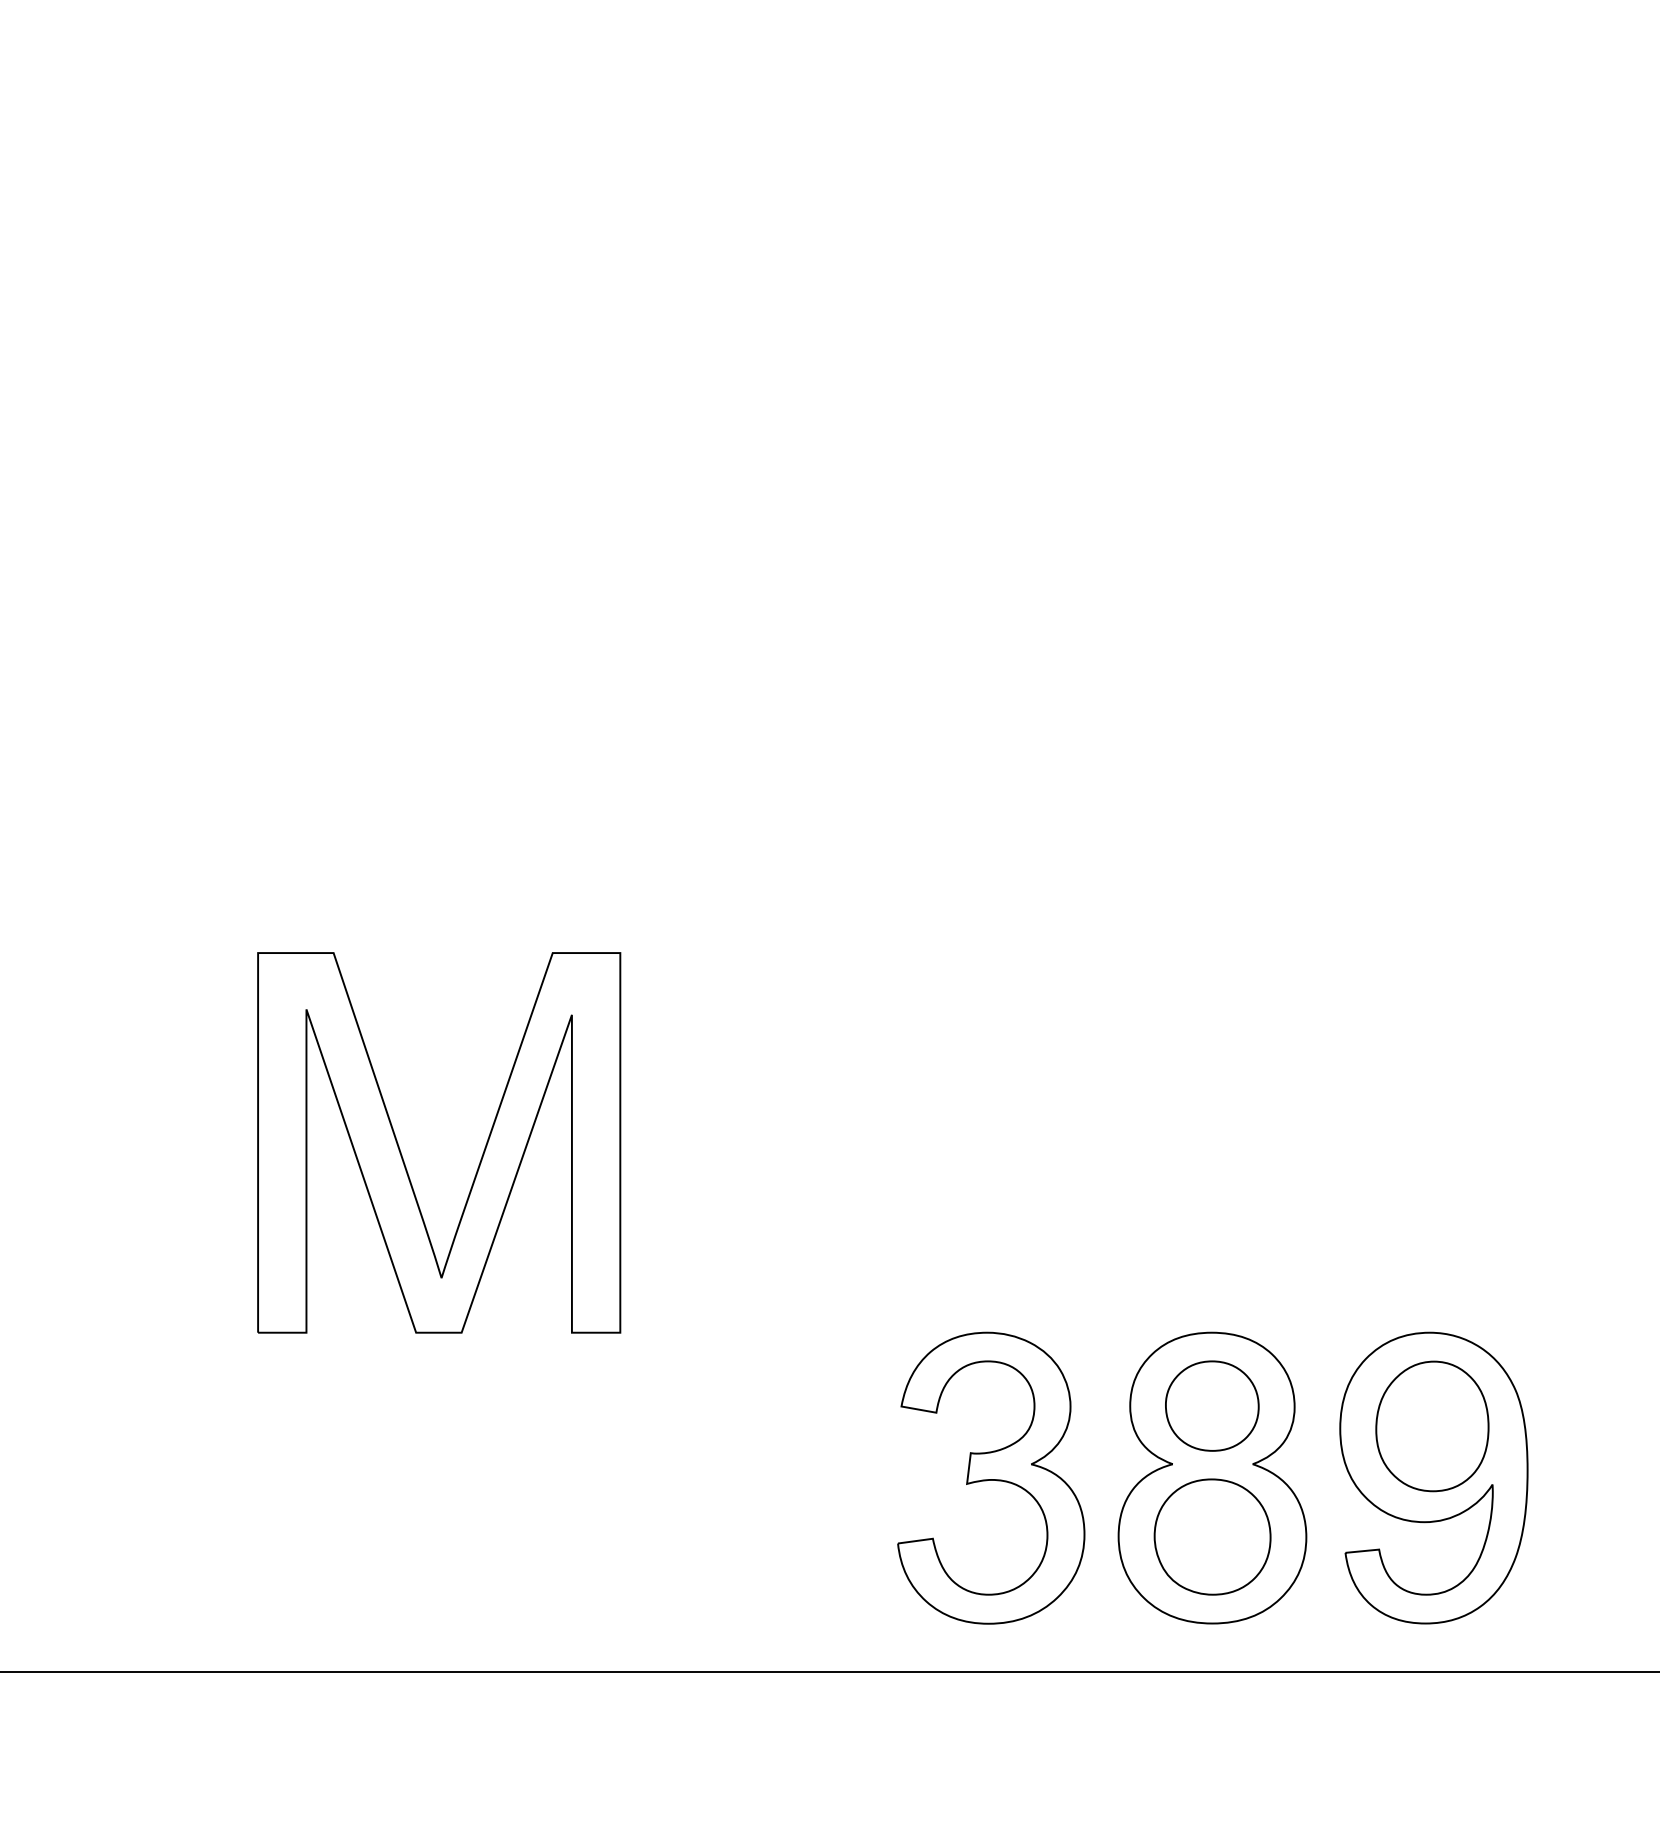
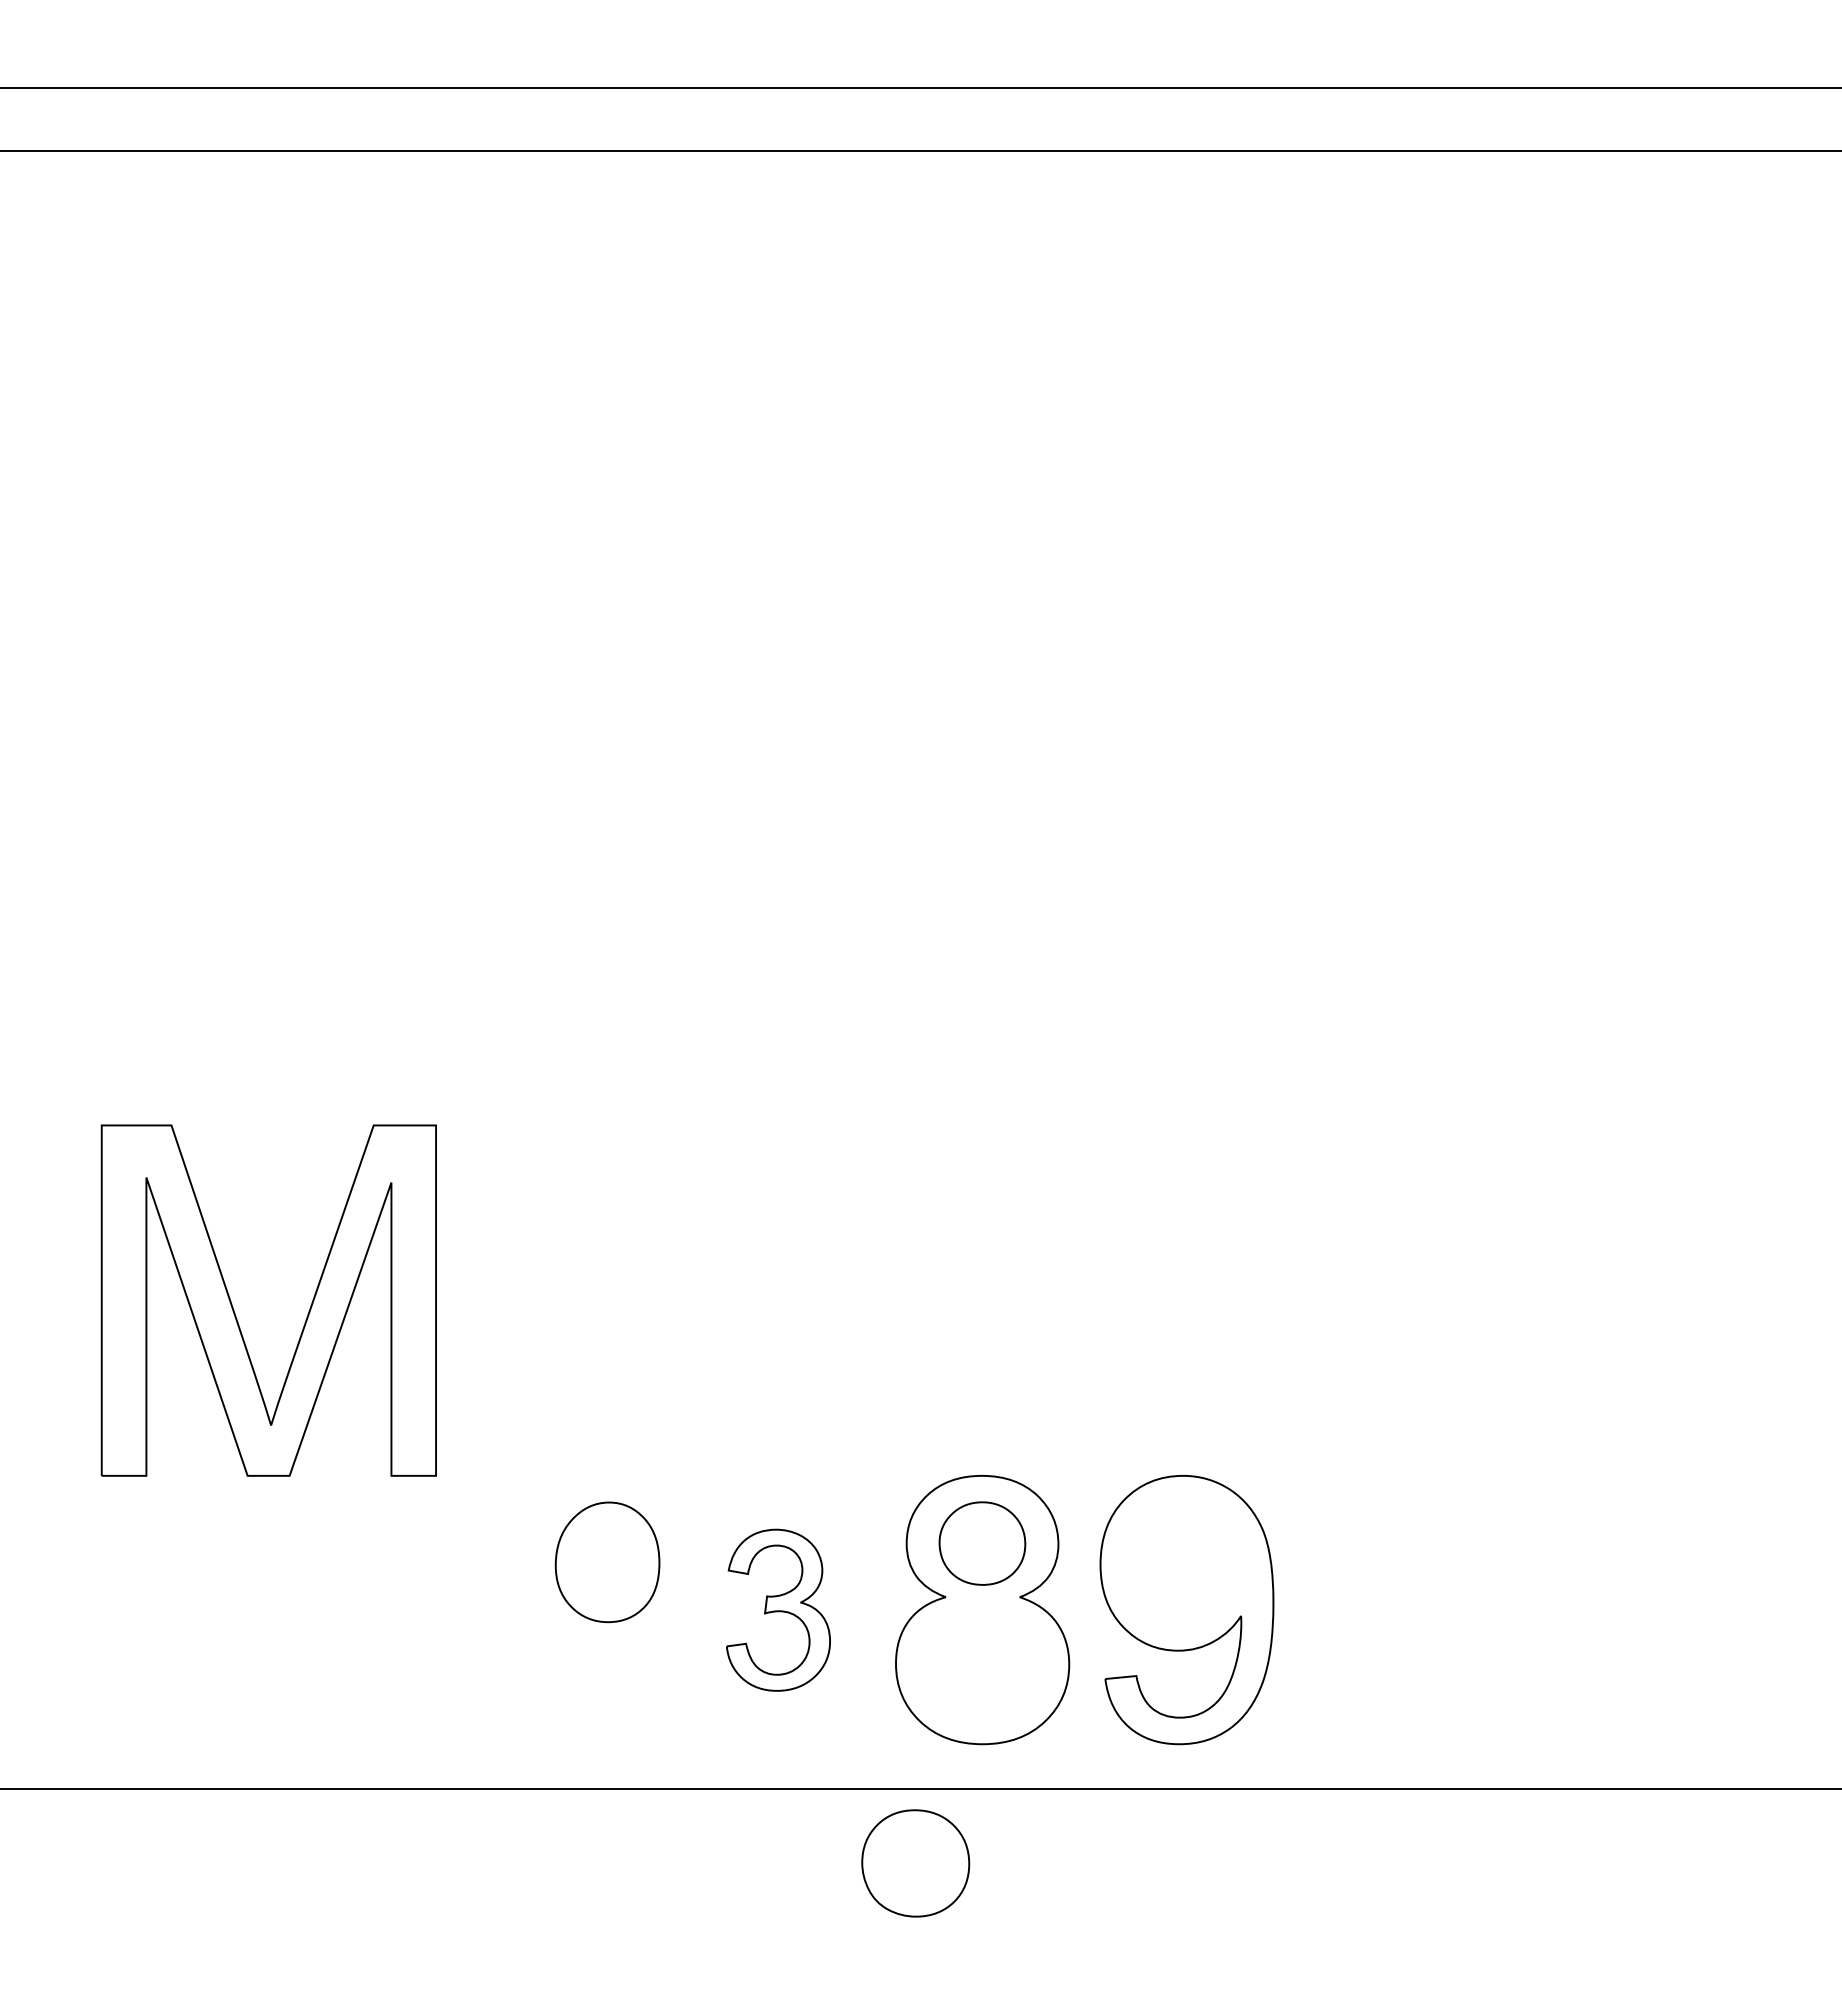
part: (1432, 1426) -> (607, 1562), moved
part: (991, 1478) -> (778, 1610), size x0.6
part: (1212, 1537) -> (915, 1863), moved

